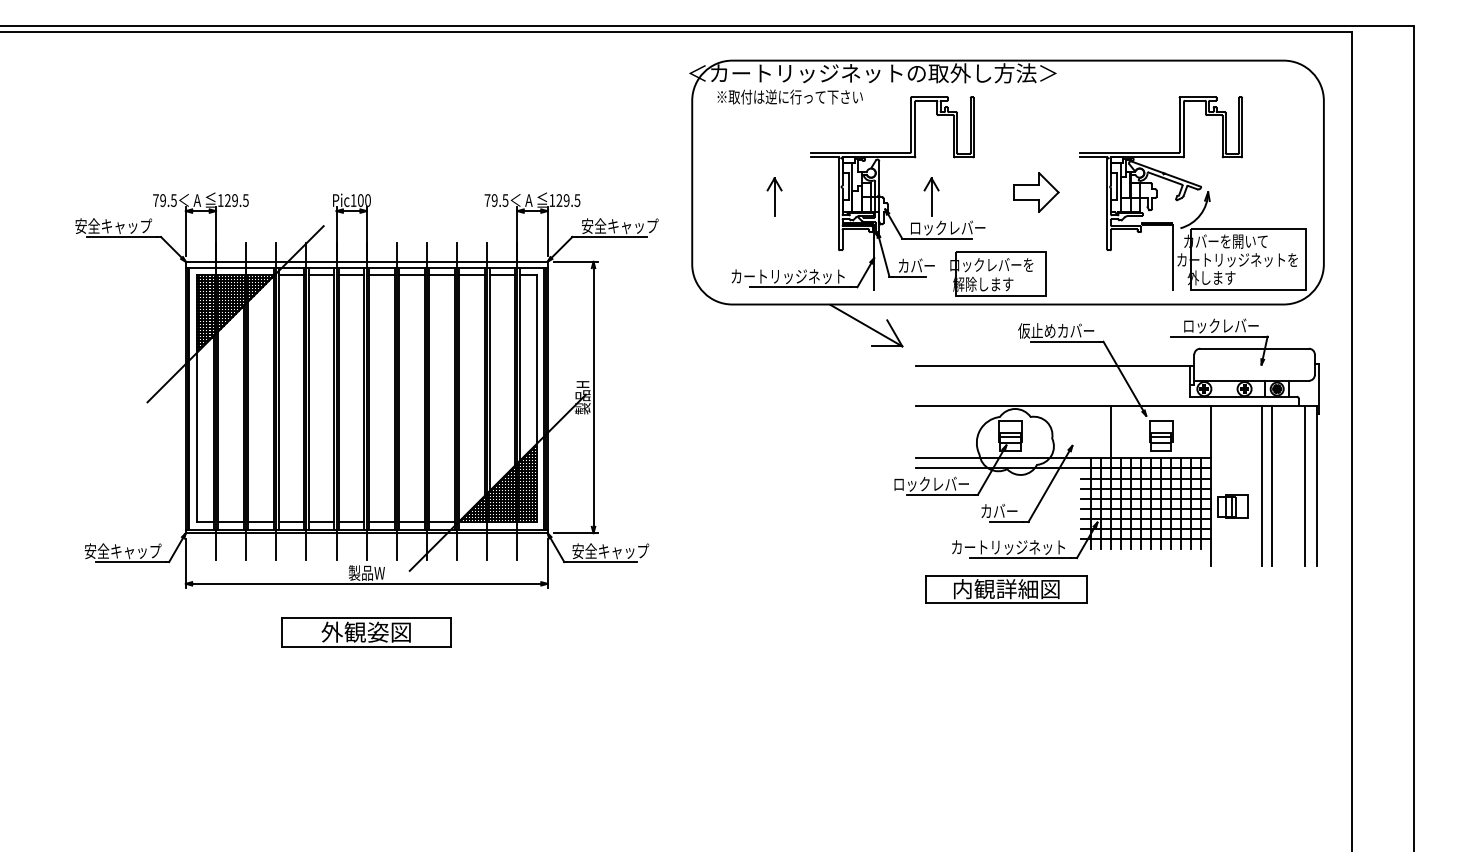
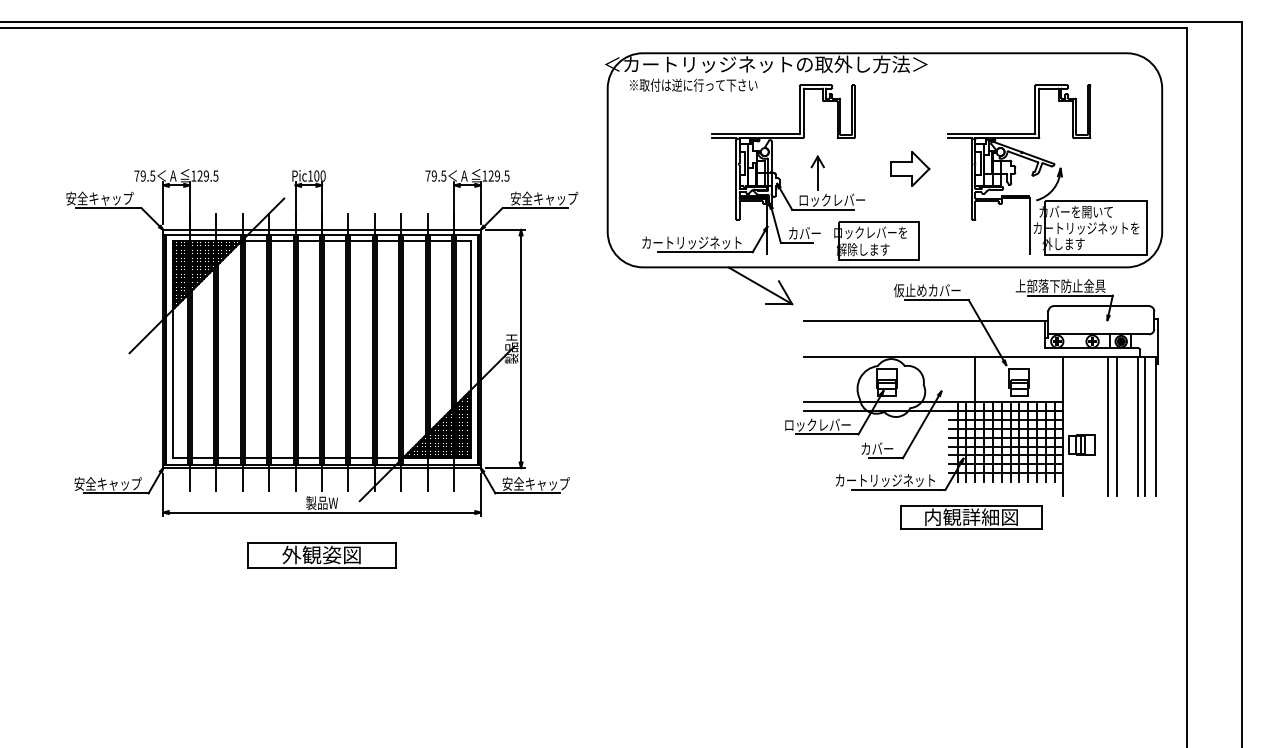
part: (774, 196) -> (679, 172), removed
text: (1208, 325) -> (1060, 285), ロックレバー -> 上部落下防止金具
line: (1296, 485) -> (1138, 426), added
part: (1006, 589) -> (971, 517), moved

